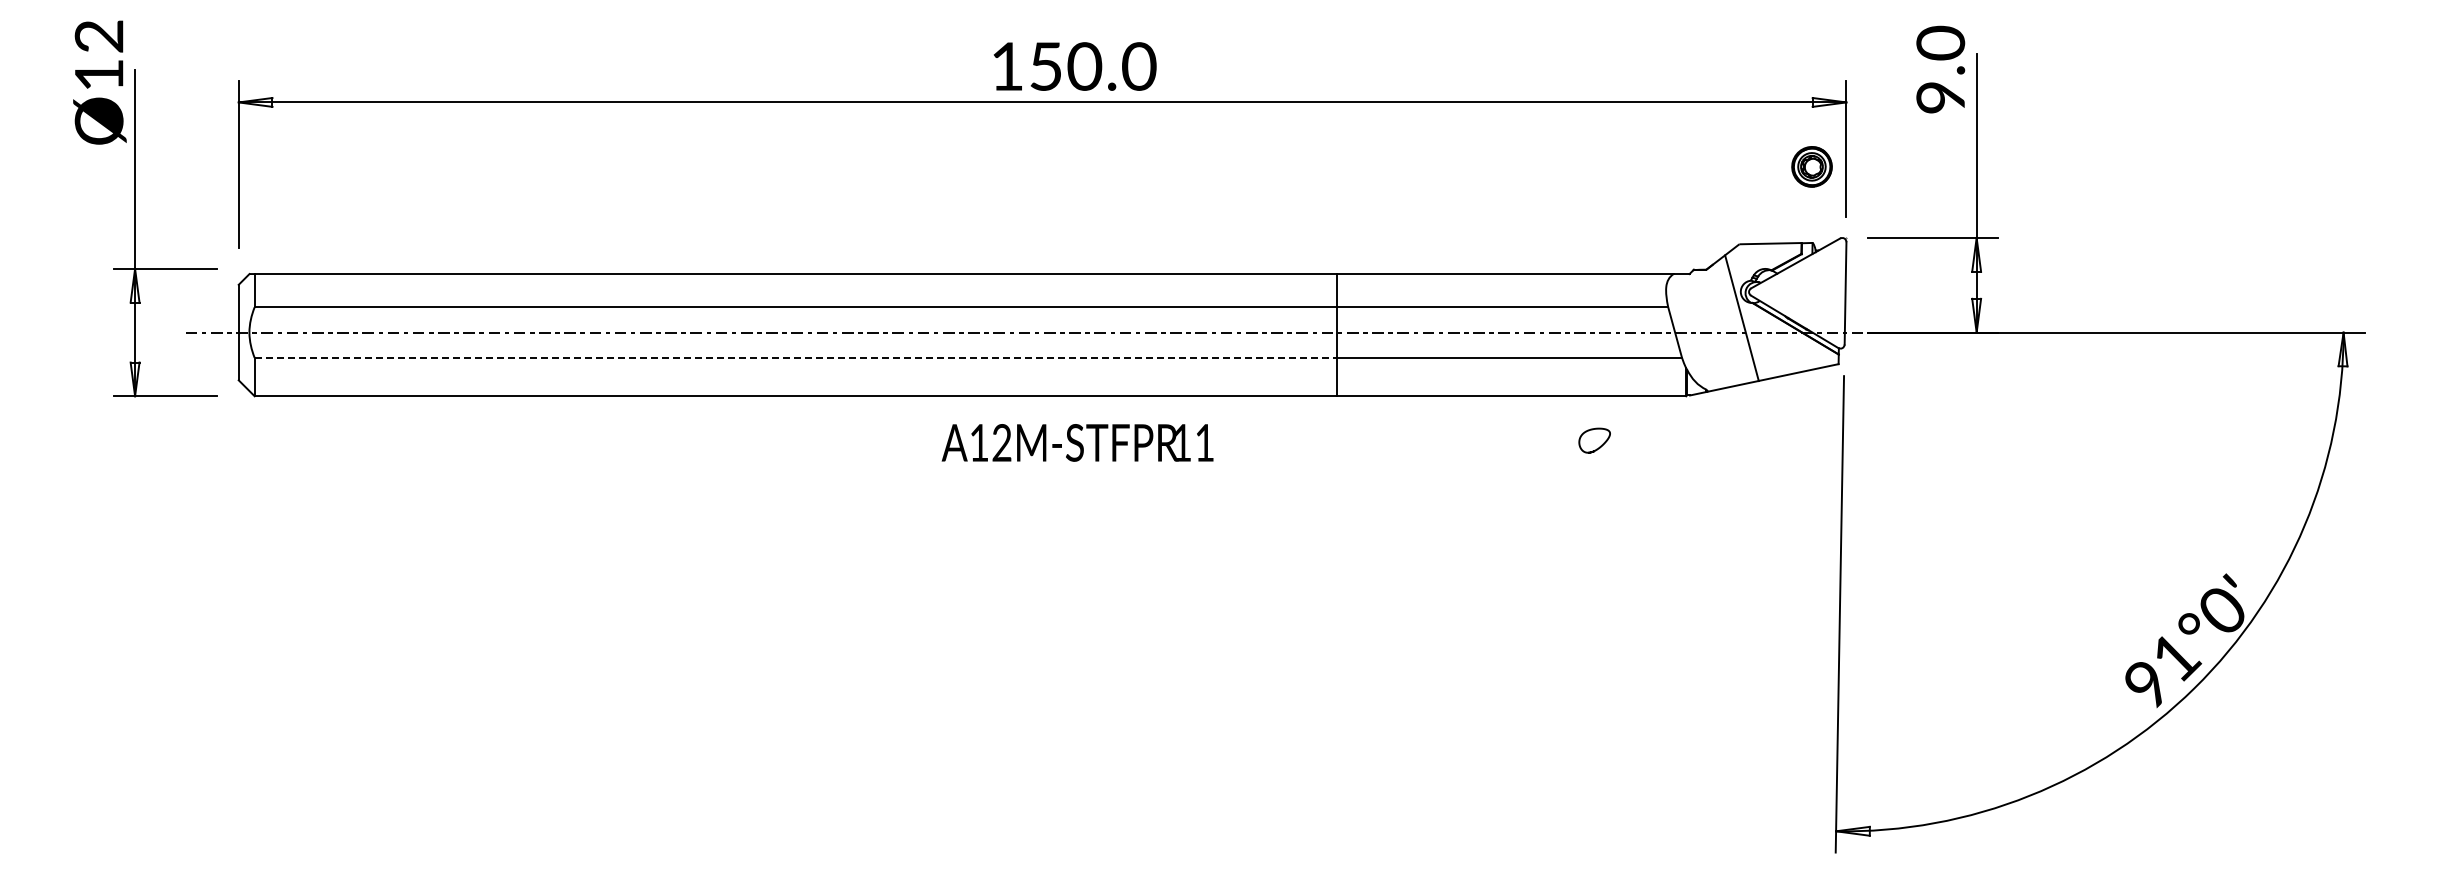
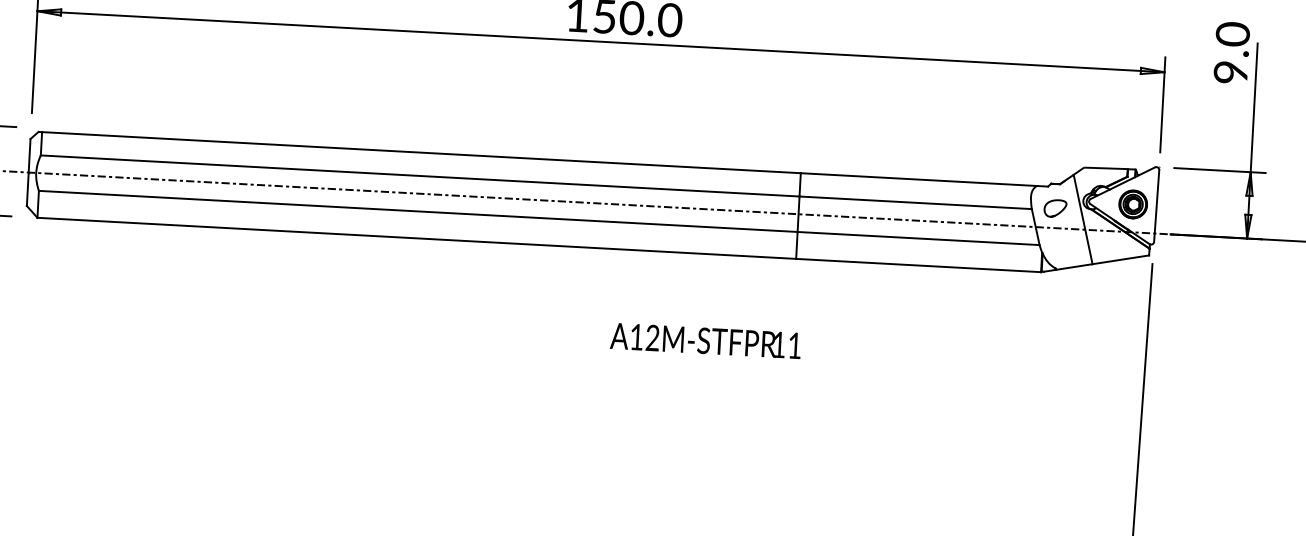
part: (1811, 166) -> (1132, 204), moved
line: (796, 357) -> (418, 211), dashed -> solid
text: (1077, 442) -> (705, 340), moved
curve: (1600, 445) -> (1059, 212), moved

